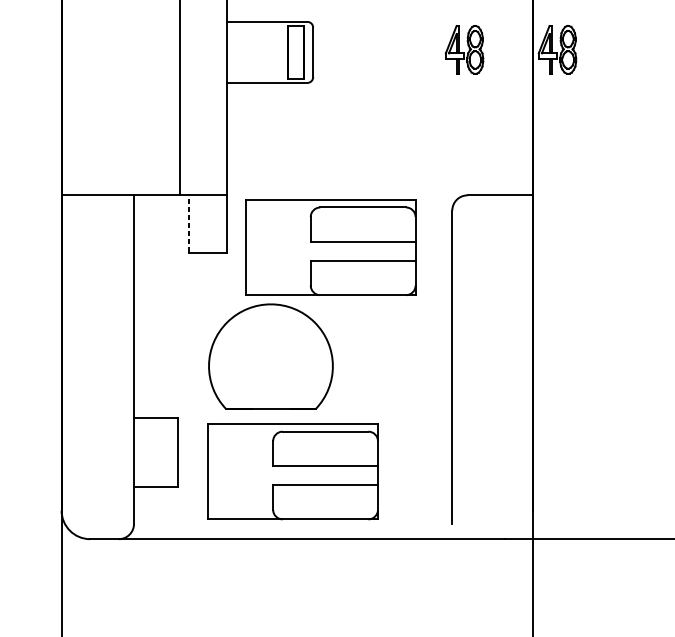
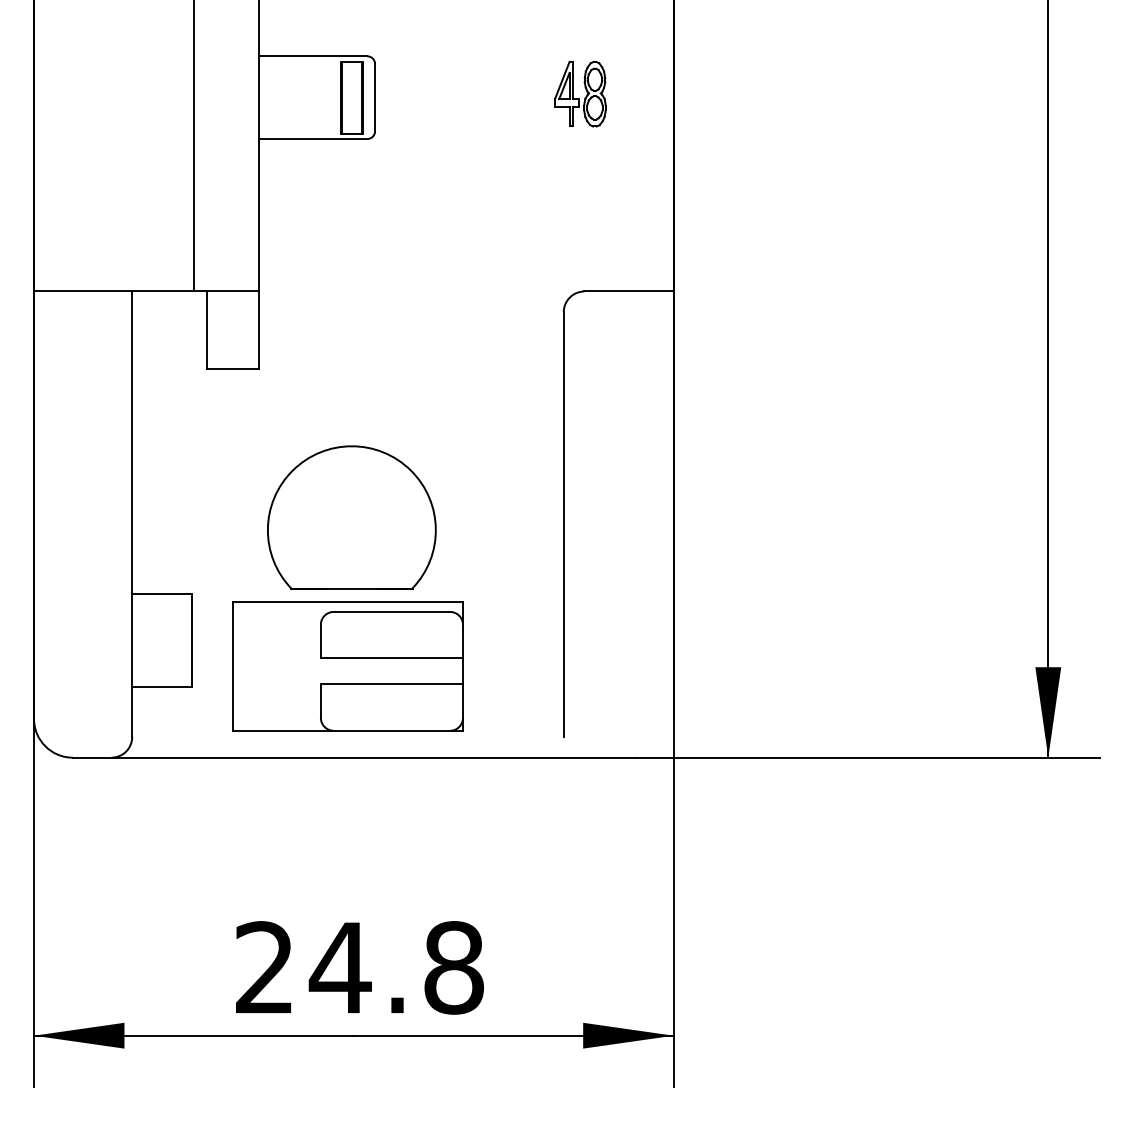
part: (557, 49) -> (706, 93), removed
line: (189, 224) -> (207, 330), dashed -> solid
part: (330, 247) -> (398, 362), removed
part: (270, 356) -> (351, 517), moved

